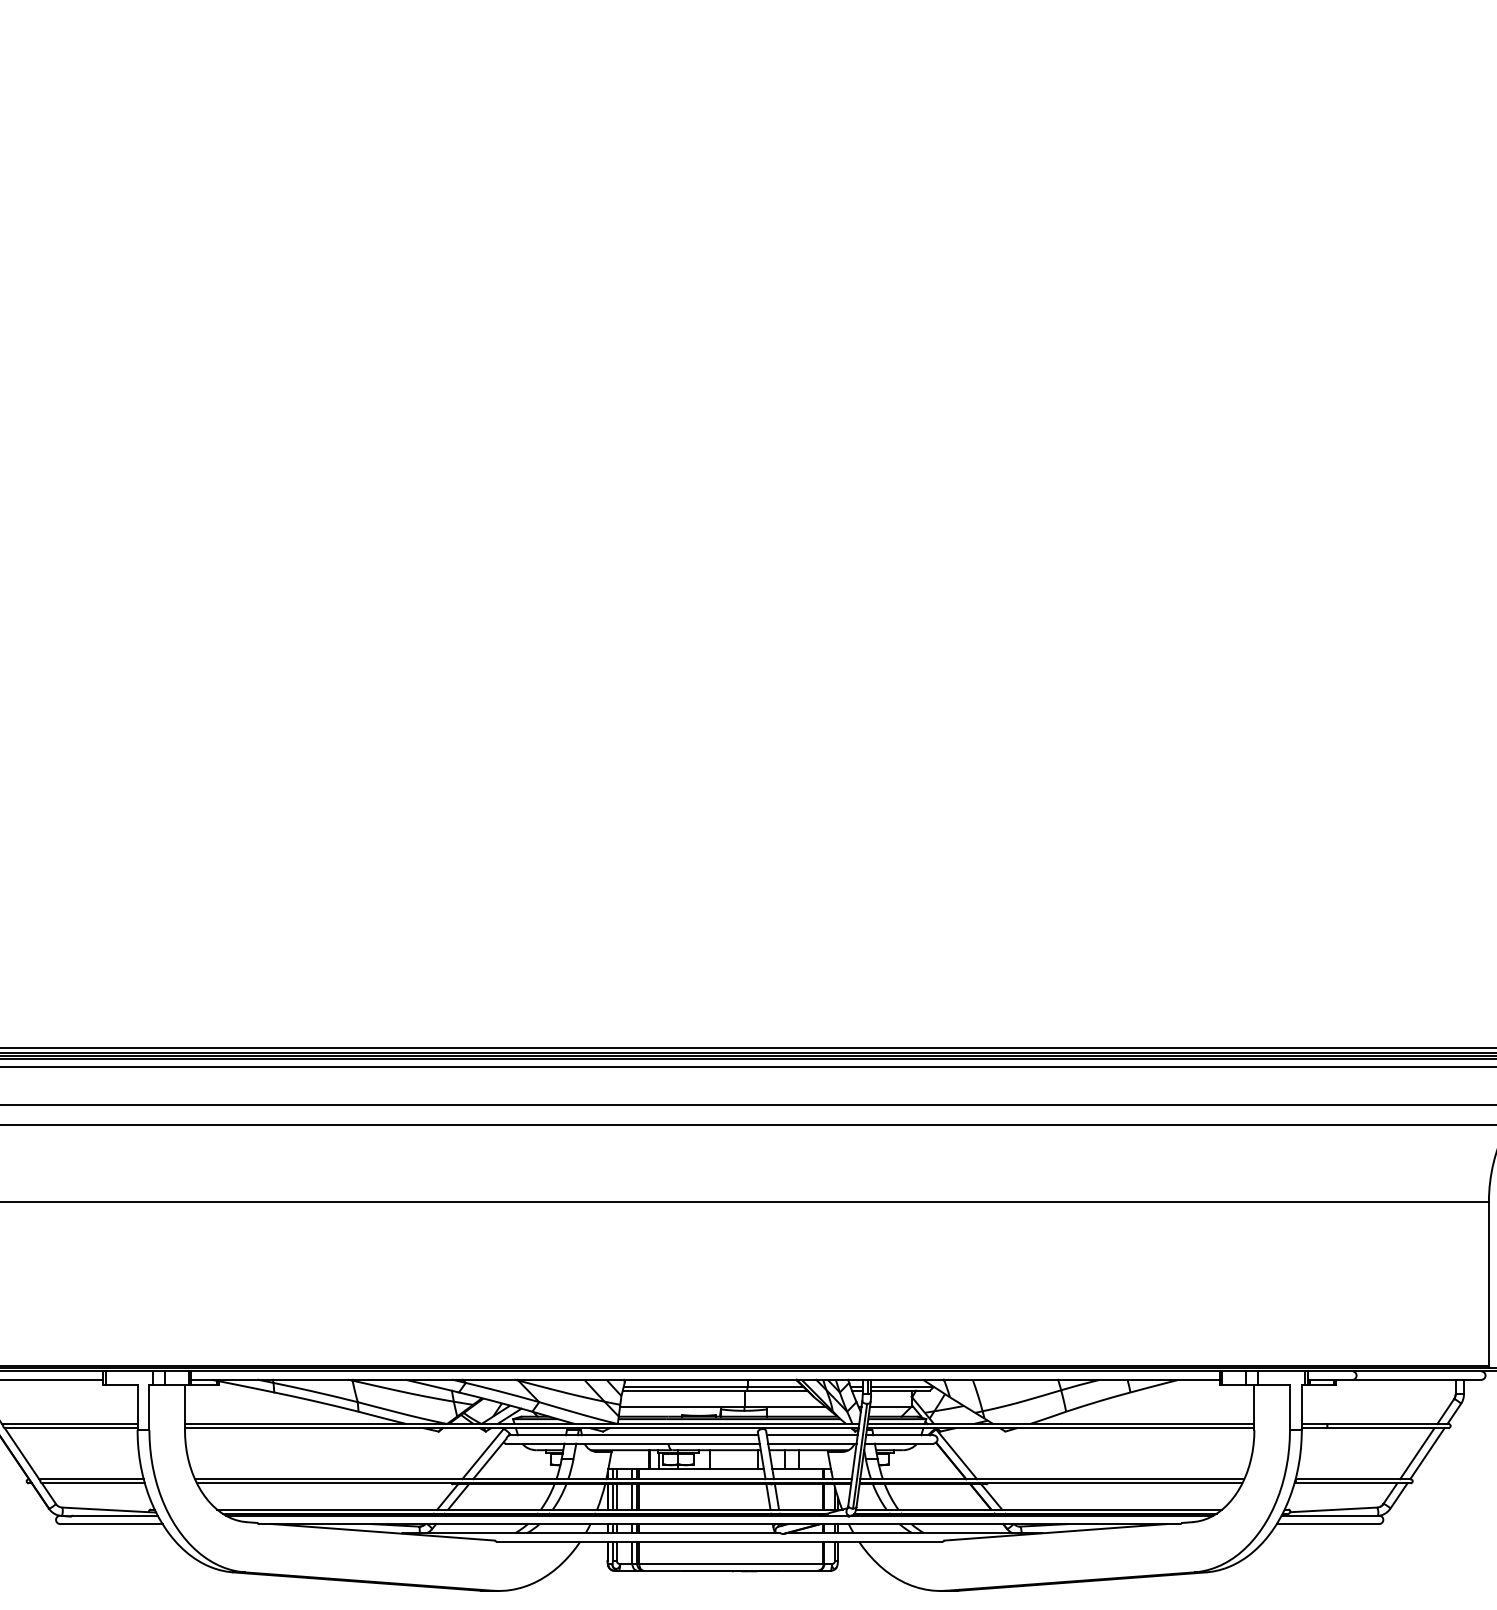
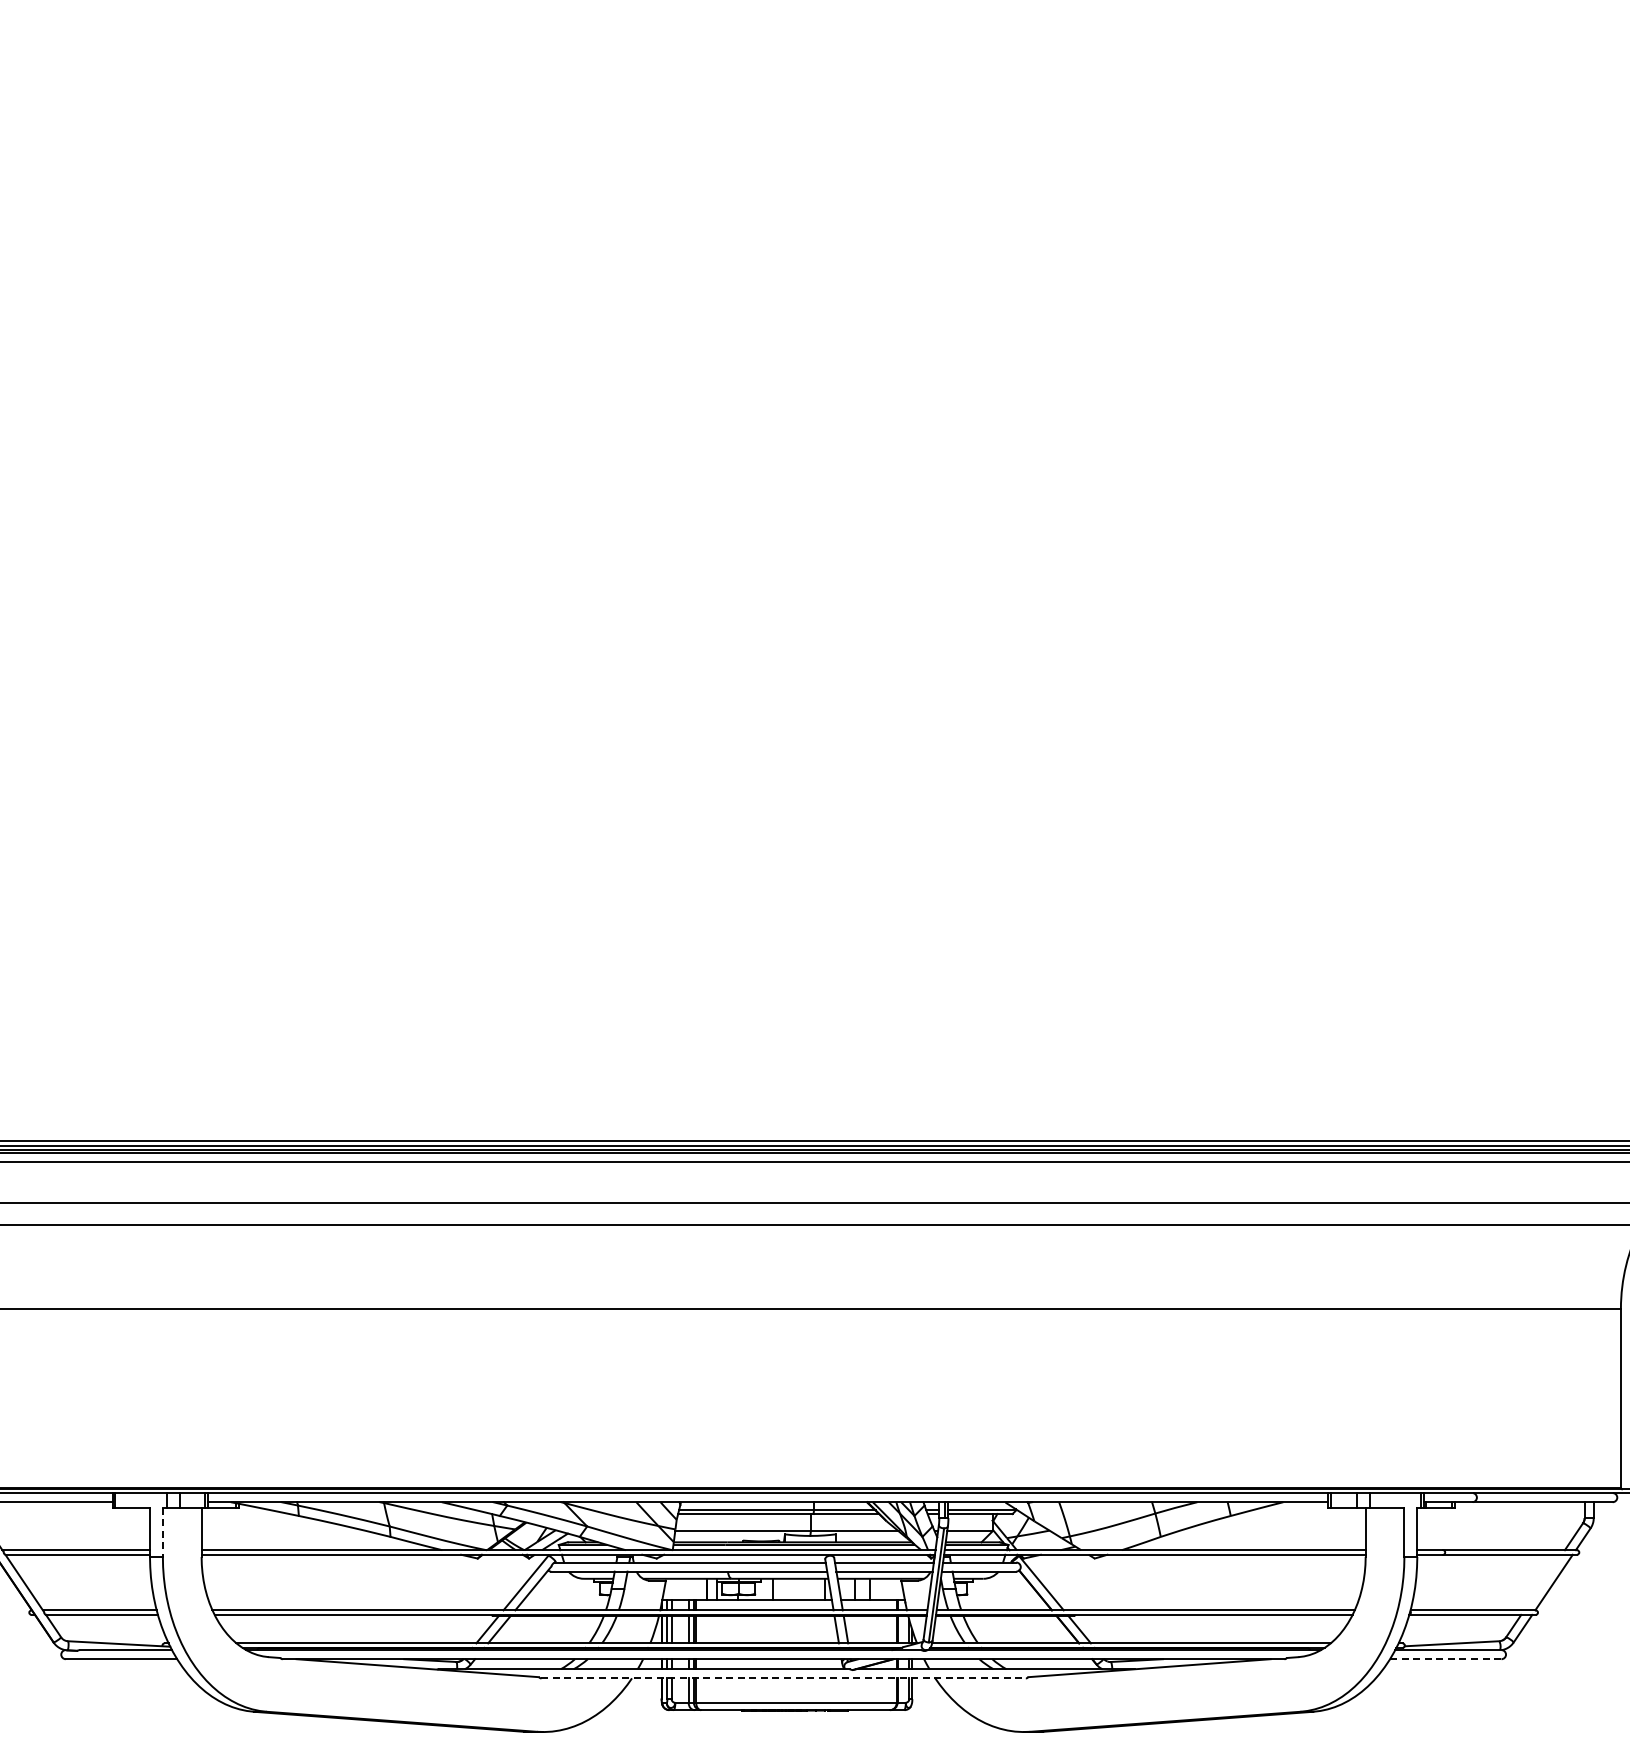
line: (149, 1407) -> (162, 1532), solid -> dashed
line: (1416, 1453) -> (1542, 1582), removed
line: (1327, 1524) -> (1445, 1659), solid -> dashed
line: (720, 1541) -> (784, 1678), solid -> dashed

